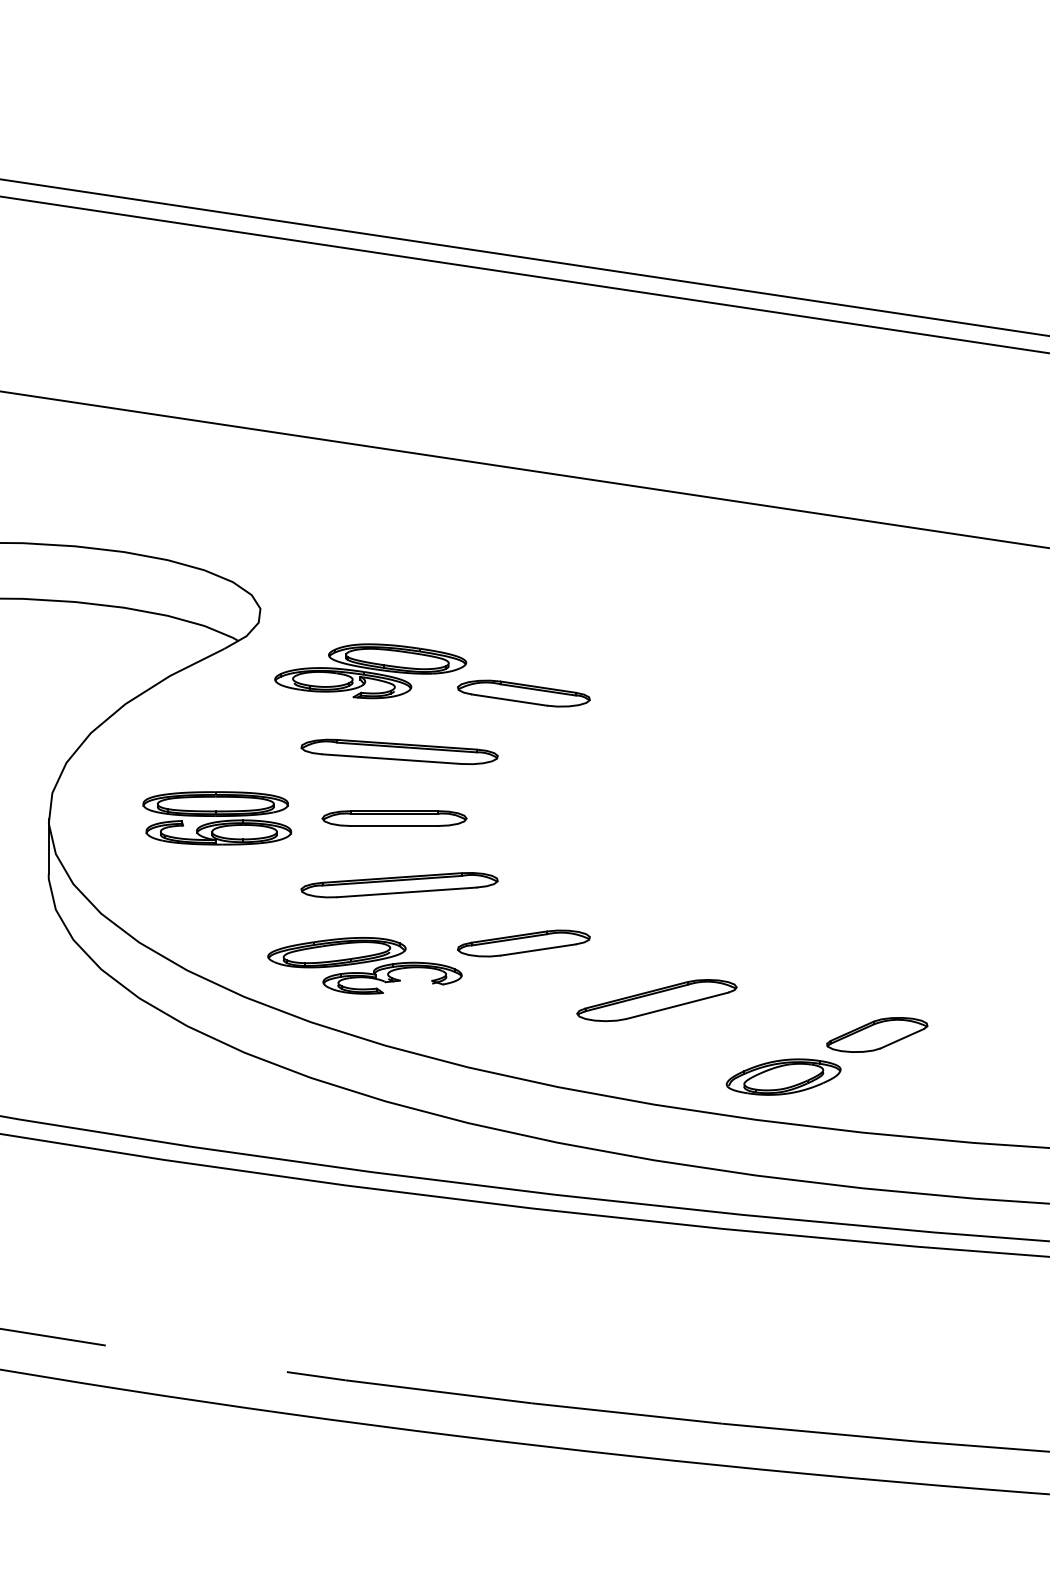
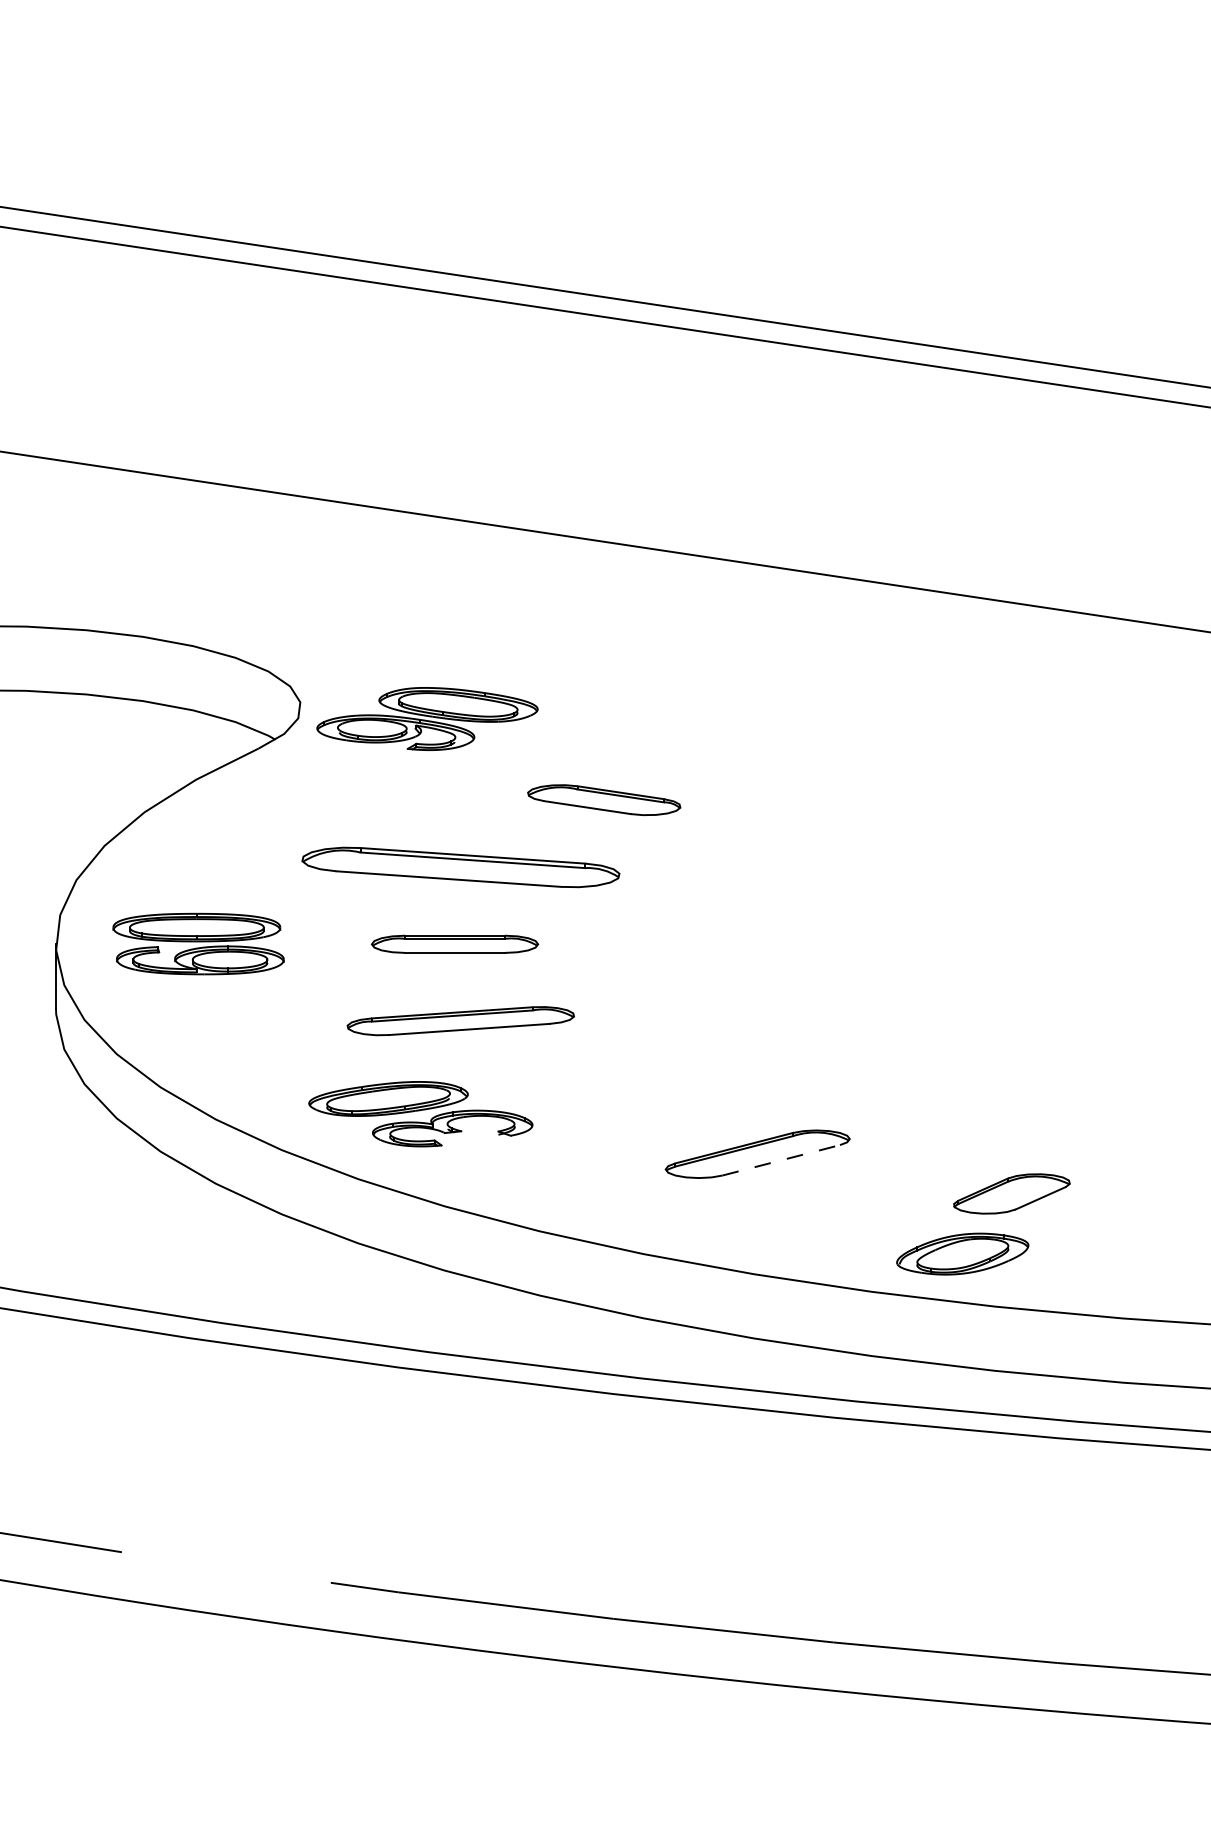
part: (370, 671) -> (427, 719), moved
part: (399, 751) -> (460, 866), size x1.4
part: (217, 818) -> (198, 944), moved
part: (523, 943) -> (603, 1088), removed
line: (677, 1005) -> (781, 1159), solid -> dashed
part: (783, 1076) -> (962, 1253), moved

